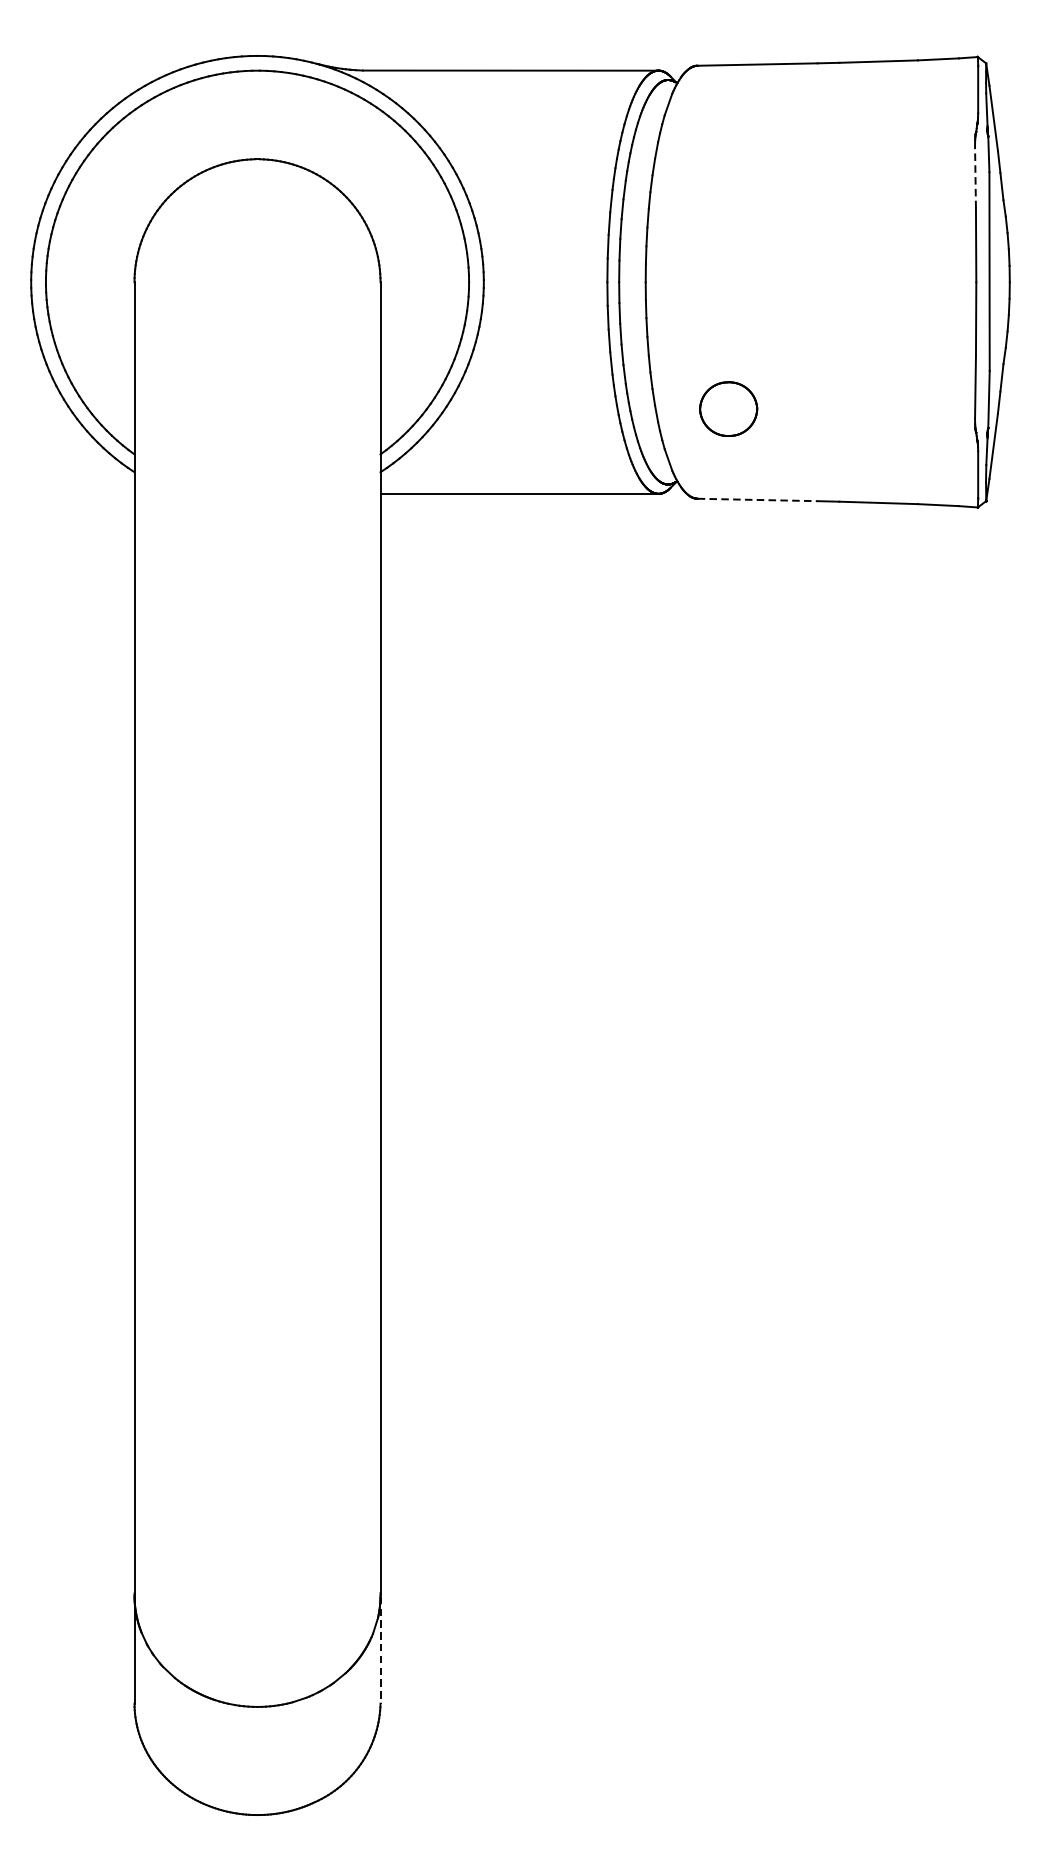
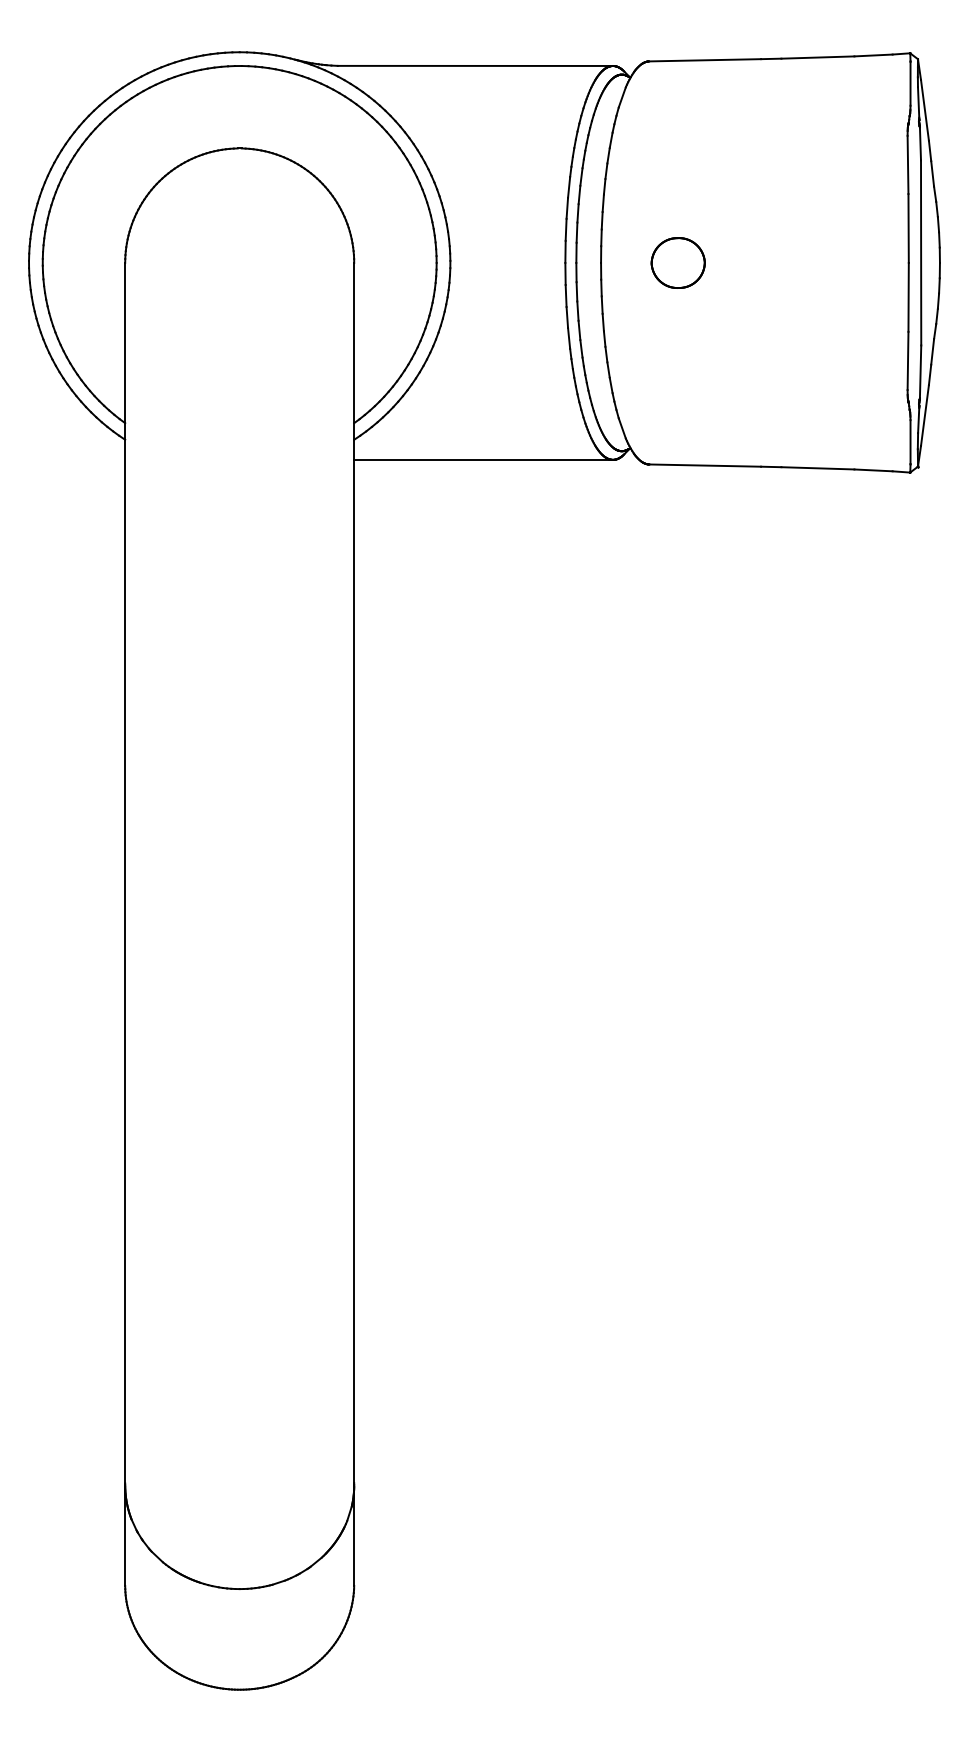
line: (976, 176) -> (908, 164), dashed -> solid
part: (727, 408) -> (677, 262), moved
line: (757, 499) -> (705, 465), dashed -> solid
line: (380, 1650) -> (354, 1536), dashed -> solid

